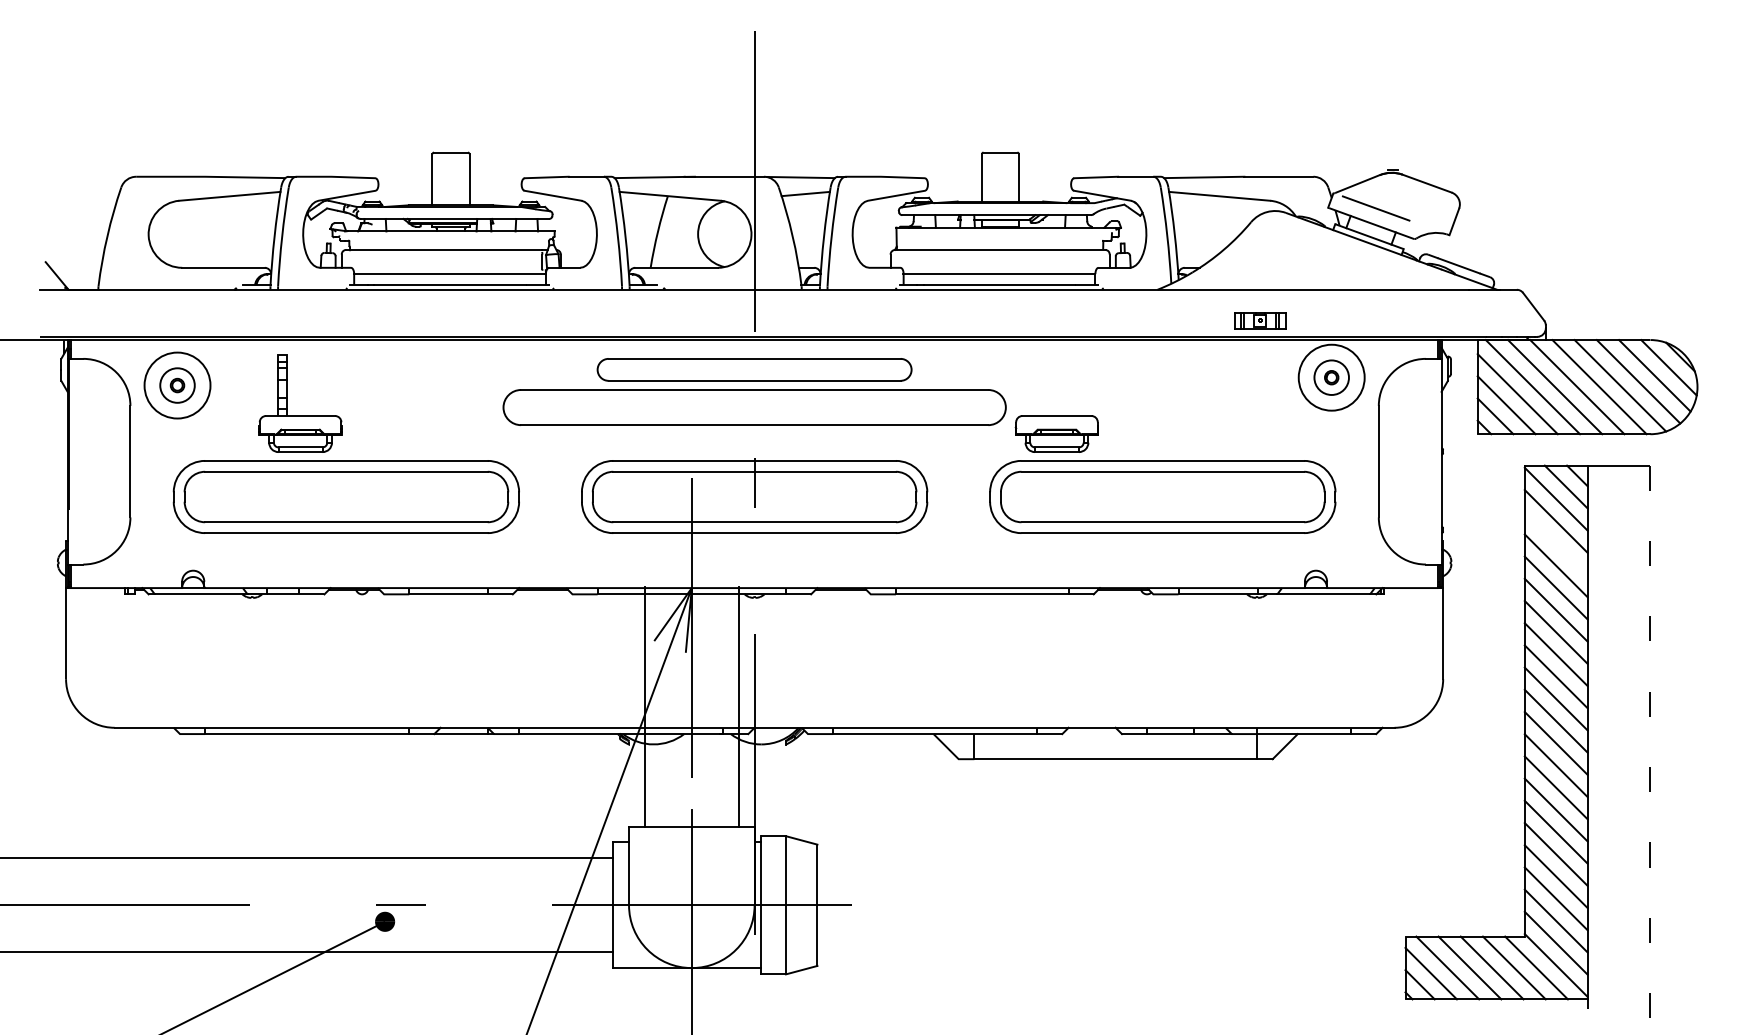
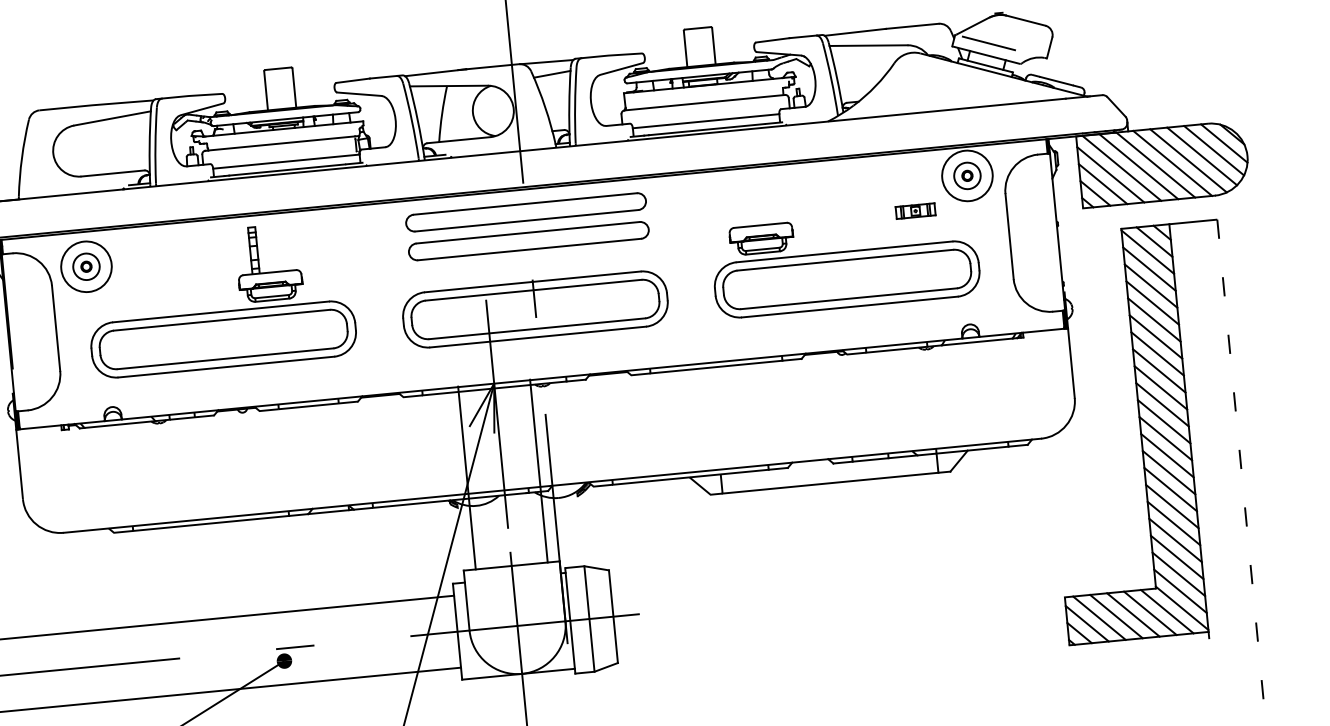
part: (1260, 320) -> (915, 210), moved
part: (754, 407) -> (528, 241), size x0.62
part: (300, 415) -> (269, 272), moved
line: (1555, 543) -> (1150, 286), added

